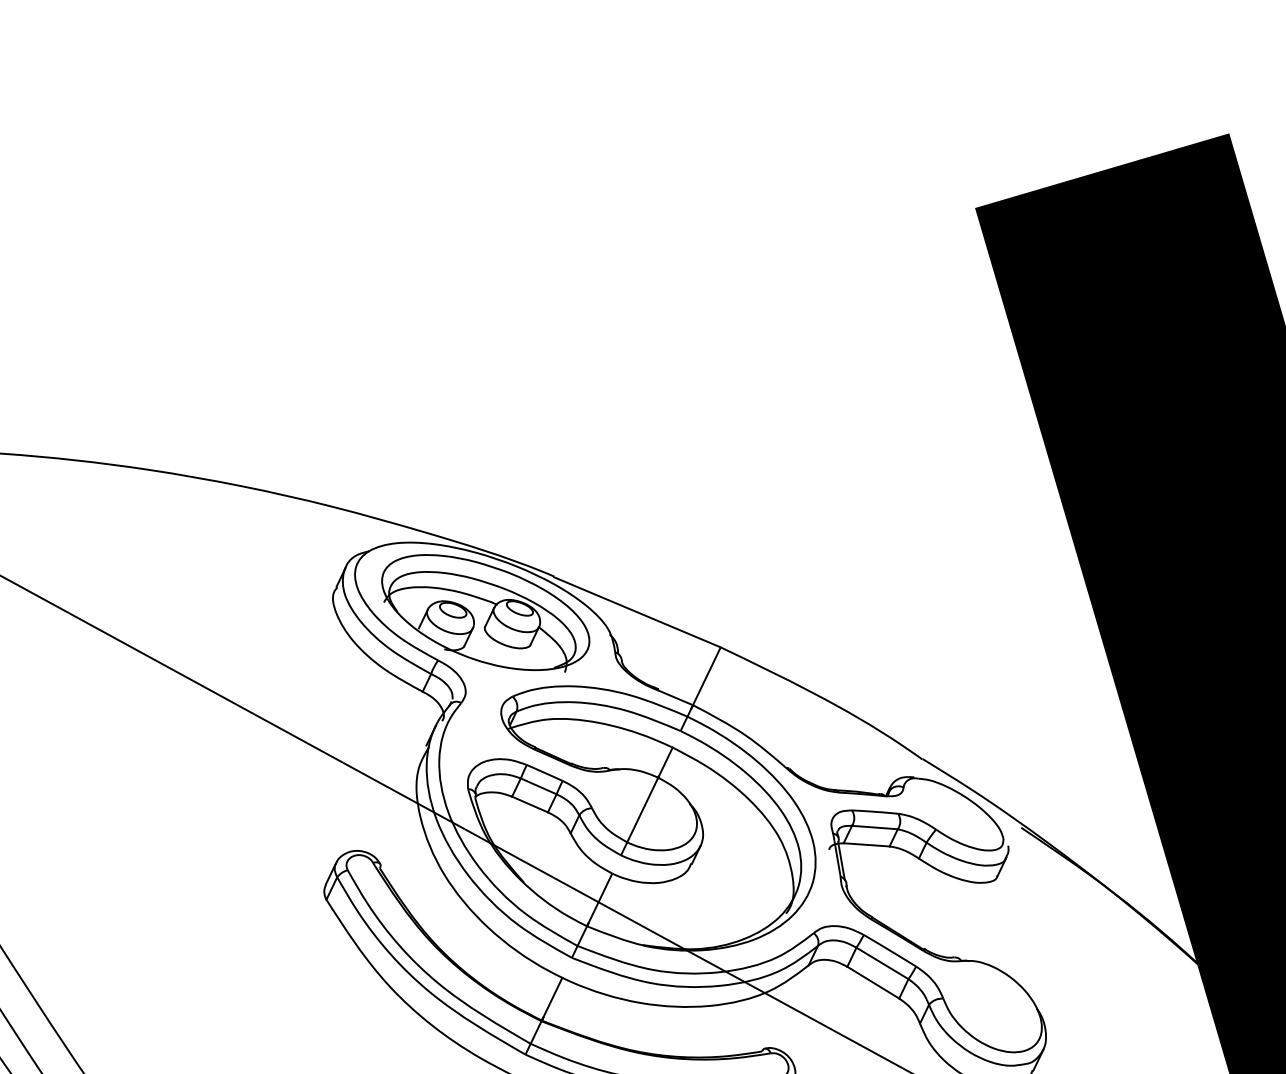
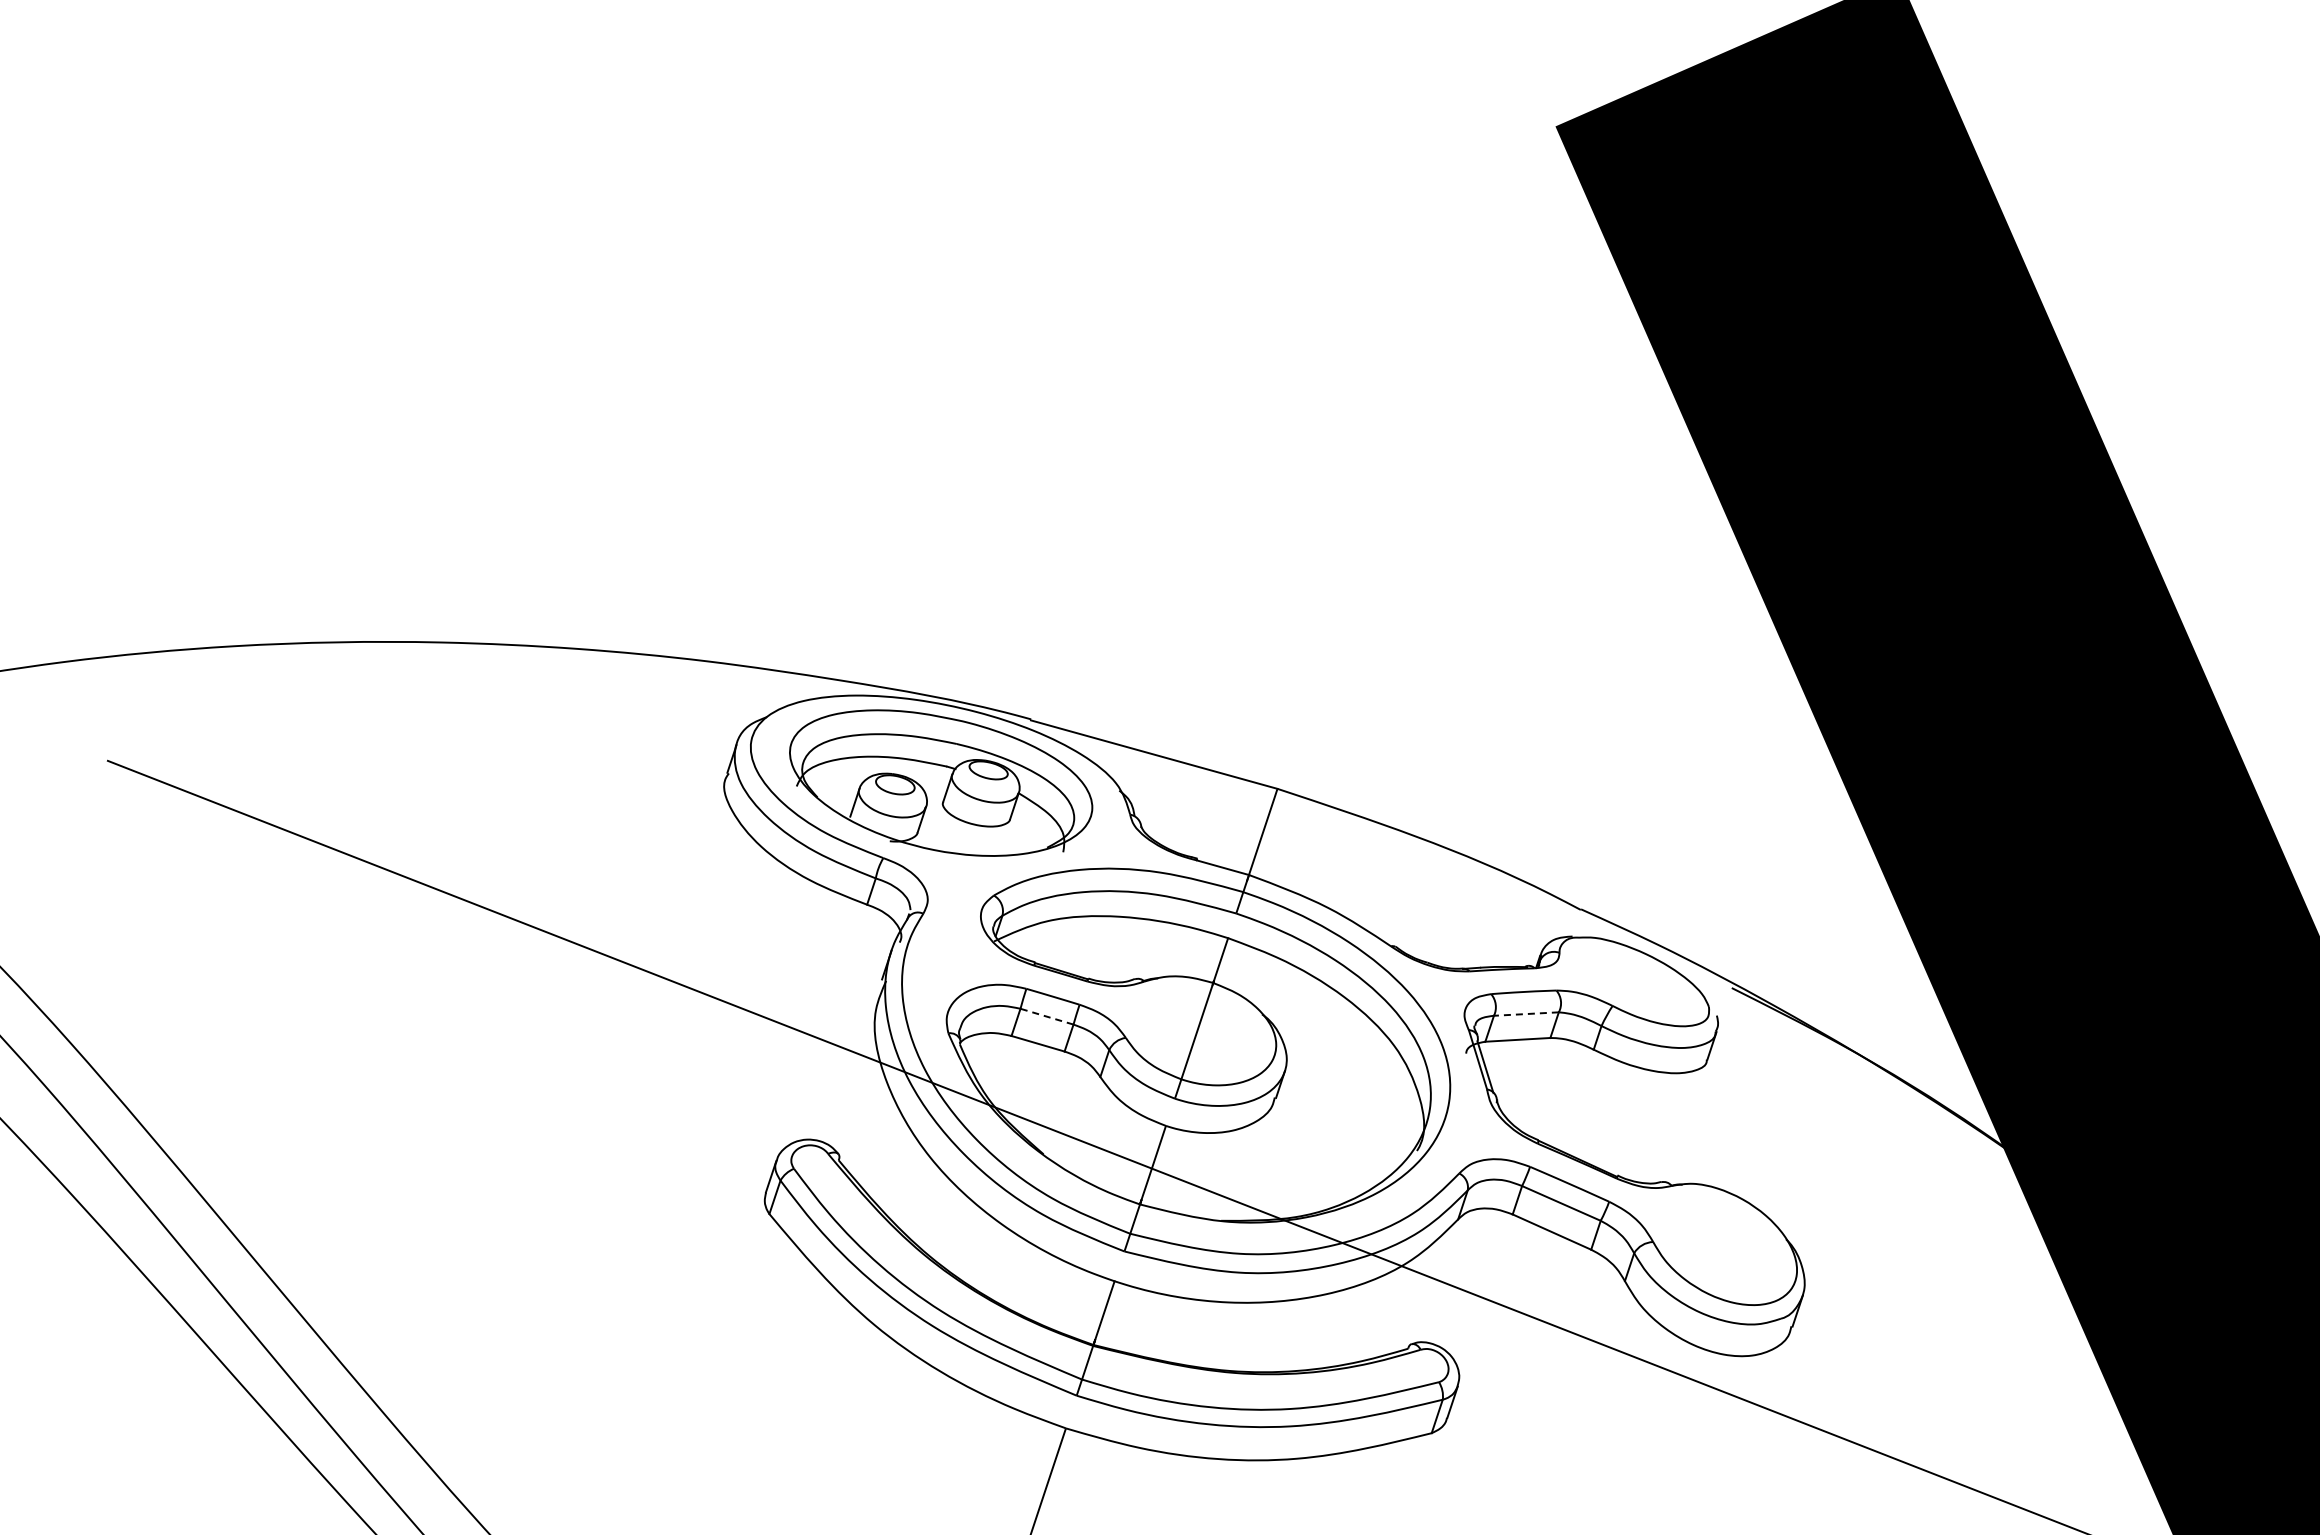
line: (539, 786) -> (1047, 1016), solid -> dashed
line: (874, 827) -> (1525, 1014), solid -> dashed

